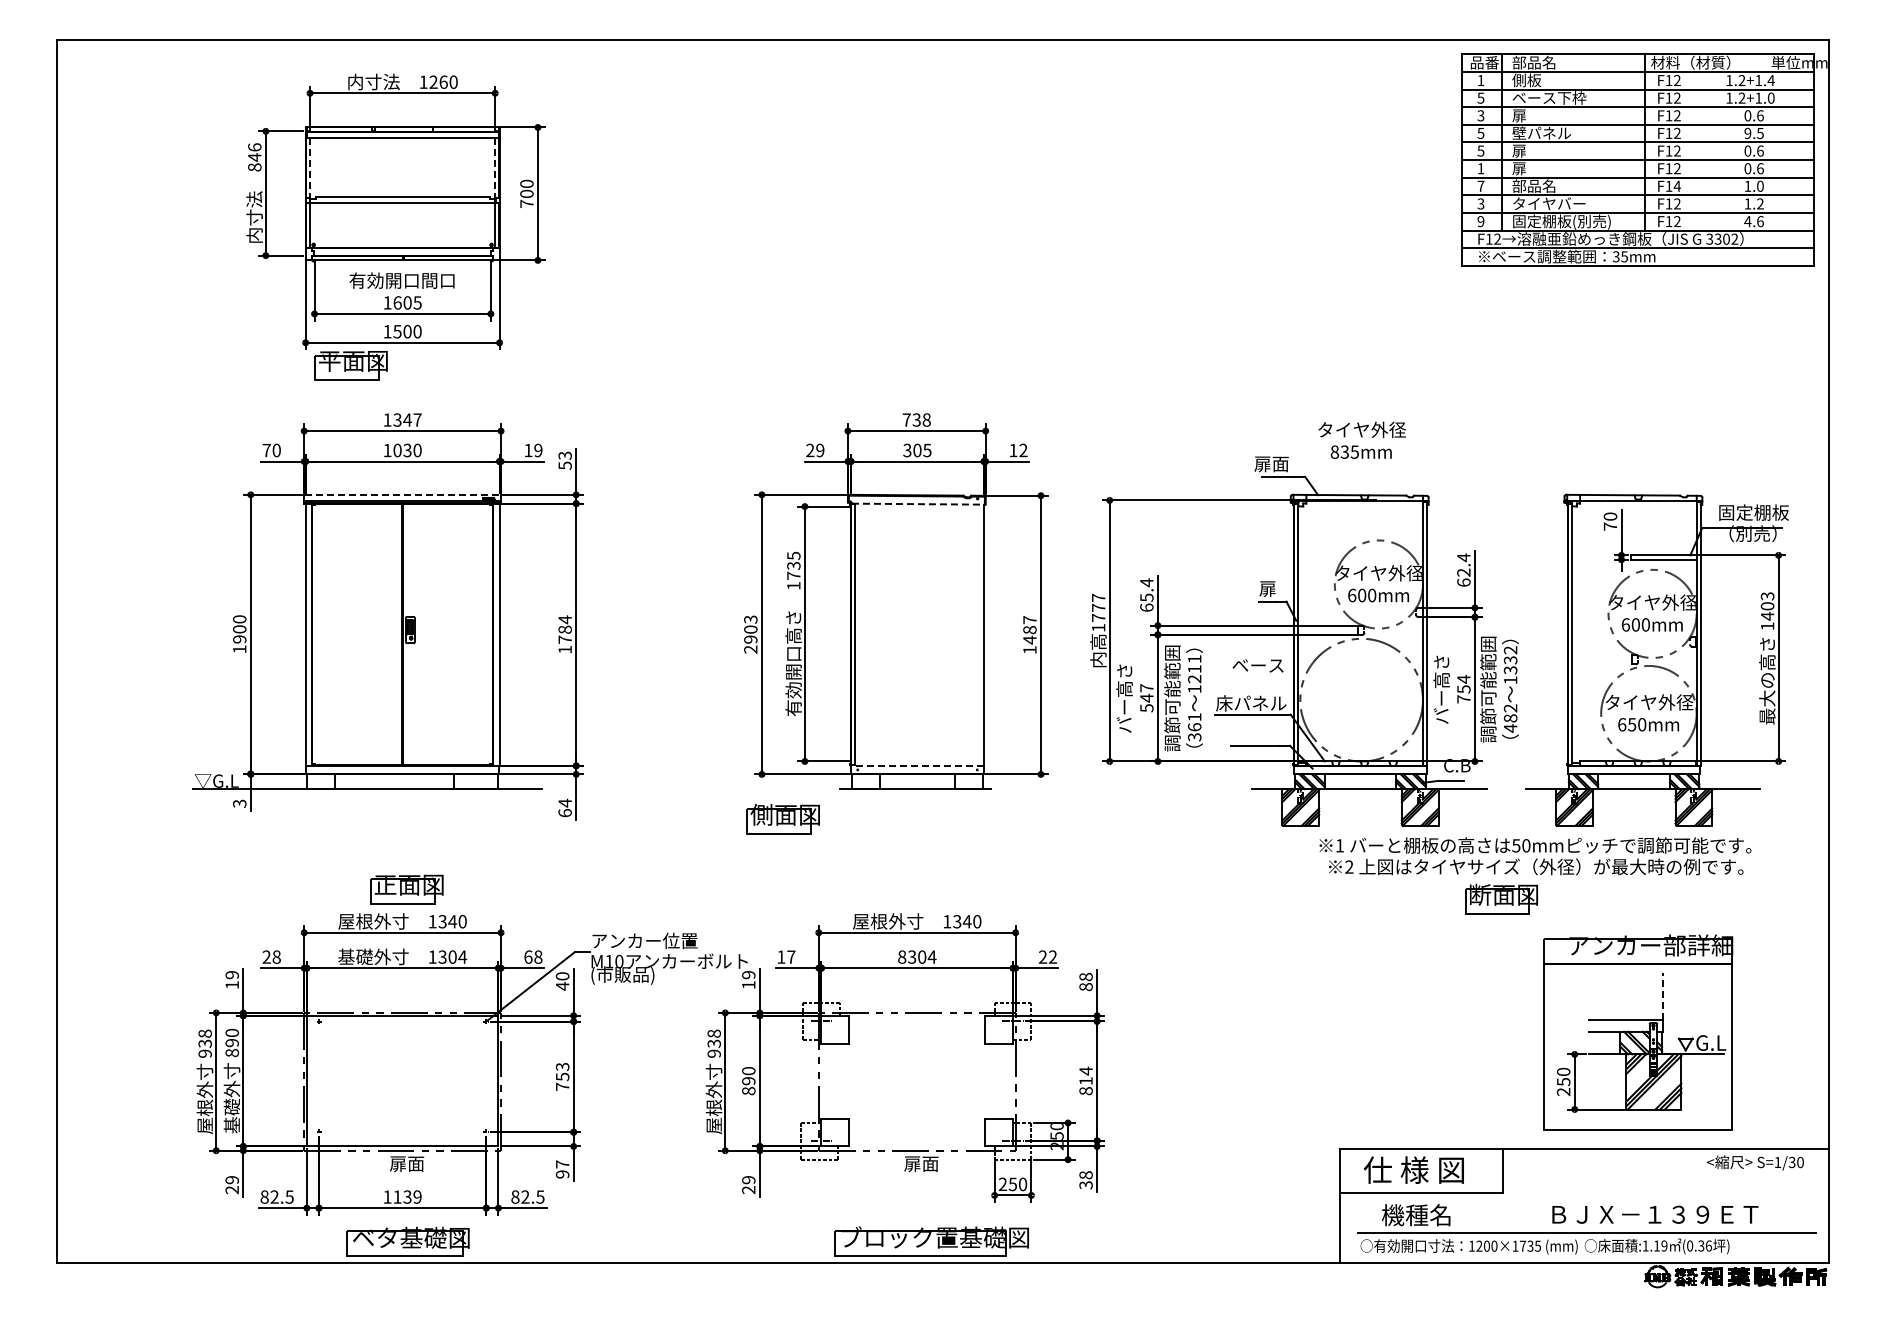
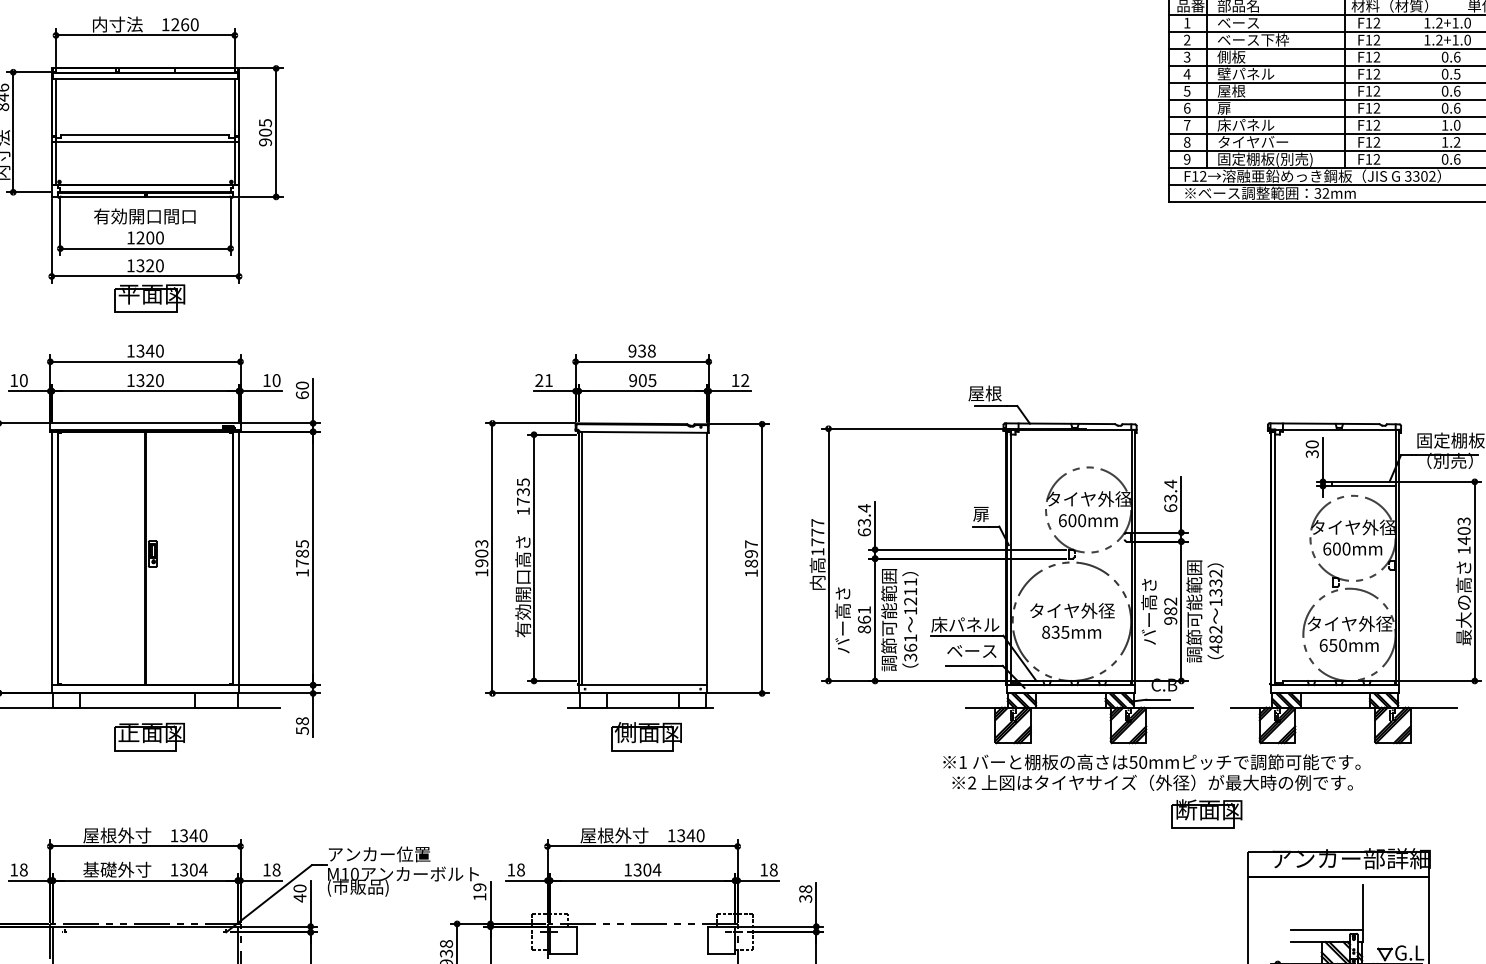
text: (1533, 80) -> (1237, 23), 側板 -> ベース
text: (1770, 80) -> (1466, 23), 1.2+1.4 -> 1.2+1.0
text: (1480, 97) -> (1186, 39), 5 -> 2
text: (1526, 115) -> (1231, 56), 扉 -> 側板
text: (1480, 133) -> (1186, 74), 5 -> 4
text: (1747, 133) -> (1444, 74), 9.5 -> 0.5
text: (1526, 150) -> (1231, 90), 扉 -> 屋根
text: (1480, 168) -> (1186, 108), 1 -> 6
line: (310, 169) -> (56, 109), dashed -> solid
line: (494, 169) -> (234, 109), dashed -> solid
text: (1541, 185) -> (1245, 124), 部品名 -> 床パネル
text: (1677, 185) -> (1377, 124), F14 -> F12
text: (526, 193) -> (265, 132), 700 -> 905
text: (1480, 203) -> (1186, 141), 3 -> 8
text: (1747, 221) -> (1444, 159), 4.6 -> 0.6
text: (1624, 256) -> (1325, 193), 35mm -> 32mm
text: (407, 302) -> (150, 237), 1605 -> 1200
text: (402, 331) -> (145, 265), 1500 -> 1320
part: (350, 365) -> (149, 298), moved
text: (417, 419) -> (159, 350), 1347 -> 1340
text: (906, 419) -> (632, 350), 738 -> 938
text: (1361, 439) -> (1071, 620), moved
text: (266, 450) -> (13, 380), 70 -> 10
text: (402, 450) -> (145, 380), 1030 -> 1320
text: (538, 450) -> (276, 380), 19 -> 10
text: (820, 450) -> (549, 380), 29 -> 21
text: (907, 450) -> (633, 380), 305 -> 905
text: (564, 460) -> (301, 390), 53 -> 60
text: (1271, 463) -> (984, 393), 扉面 -> 屋根
line: (402, 494) -> (145, 423), dashed -> solid
line: (918, 504) -> (643, 432), dashed -> solid
text: (1610, 526) -> (1312, 453), 70 -> 30
text: (1463, 572) -> (1170, 498), 62.4 -> 63.4
text: (1146, 597) -> (864, 522), 65.4 -> 63.4
text: (564, 619) -> (301, 543), 1784 -> 1785
text: (1029, 634) -> (751, 558), 1487 -> 1897
text: (750, 649) -> (481, 572), 2903 -> 1903
text: (1257, 665) -> (971, 651), moved
text: (1463, 688) -> (1170, 610), 754 -> 982
text: (1146, 698) -> (864, 620), 547 -> 861
line: (917, 765) -> (642, 684), dashed -> solid
text: (564, 807) -> (301, 725), 64 -> 58
part: (782, 819) -> (645, 737), moved
text: (1535, 856) -> (1151, 772), moved
part: (406, 889) -> (149, 737), moved
text: (266, 956) -> (13, 869), 28 -> 18
text: (528, 956) -> (267, 869), 68 -> 18
text: (791, 956) -> (521, 869), 17 -> 18
text: (902, 956) -> (628, 869), 8304 -> 1304
text: (1047, 956) -> (768, 869), 22 -> 18
text: (1085, 986) -> (805, 898), 88 -> 38
line: (1663, 995) -> (1363, 907), dashed -> solid

